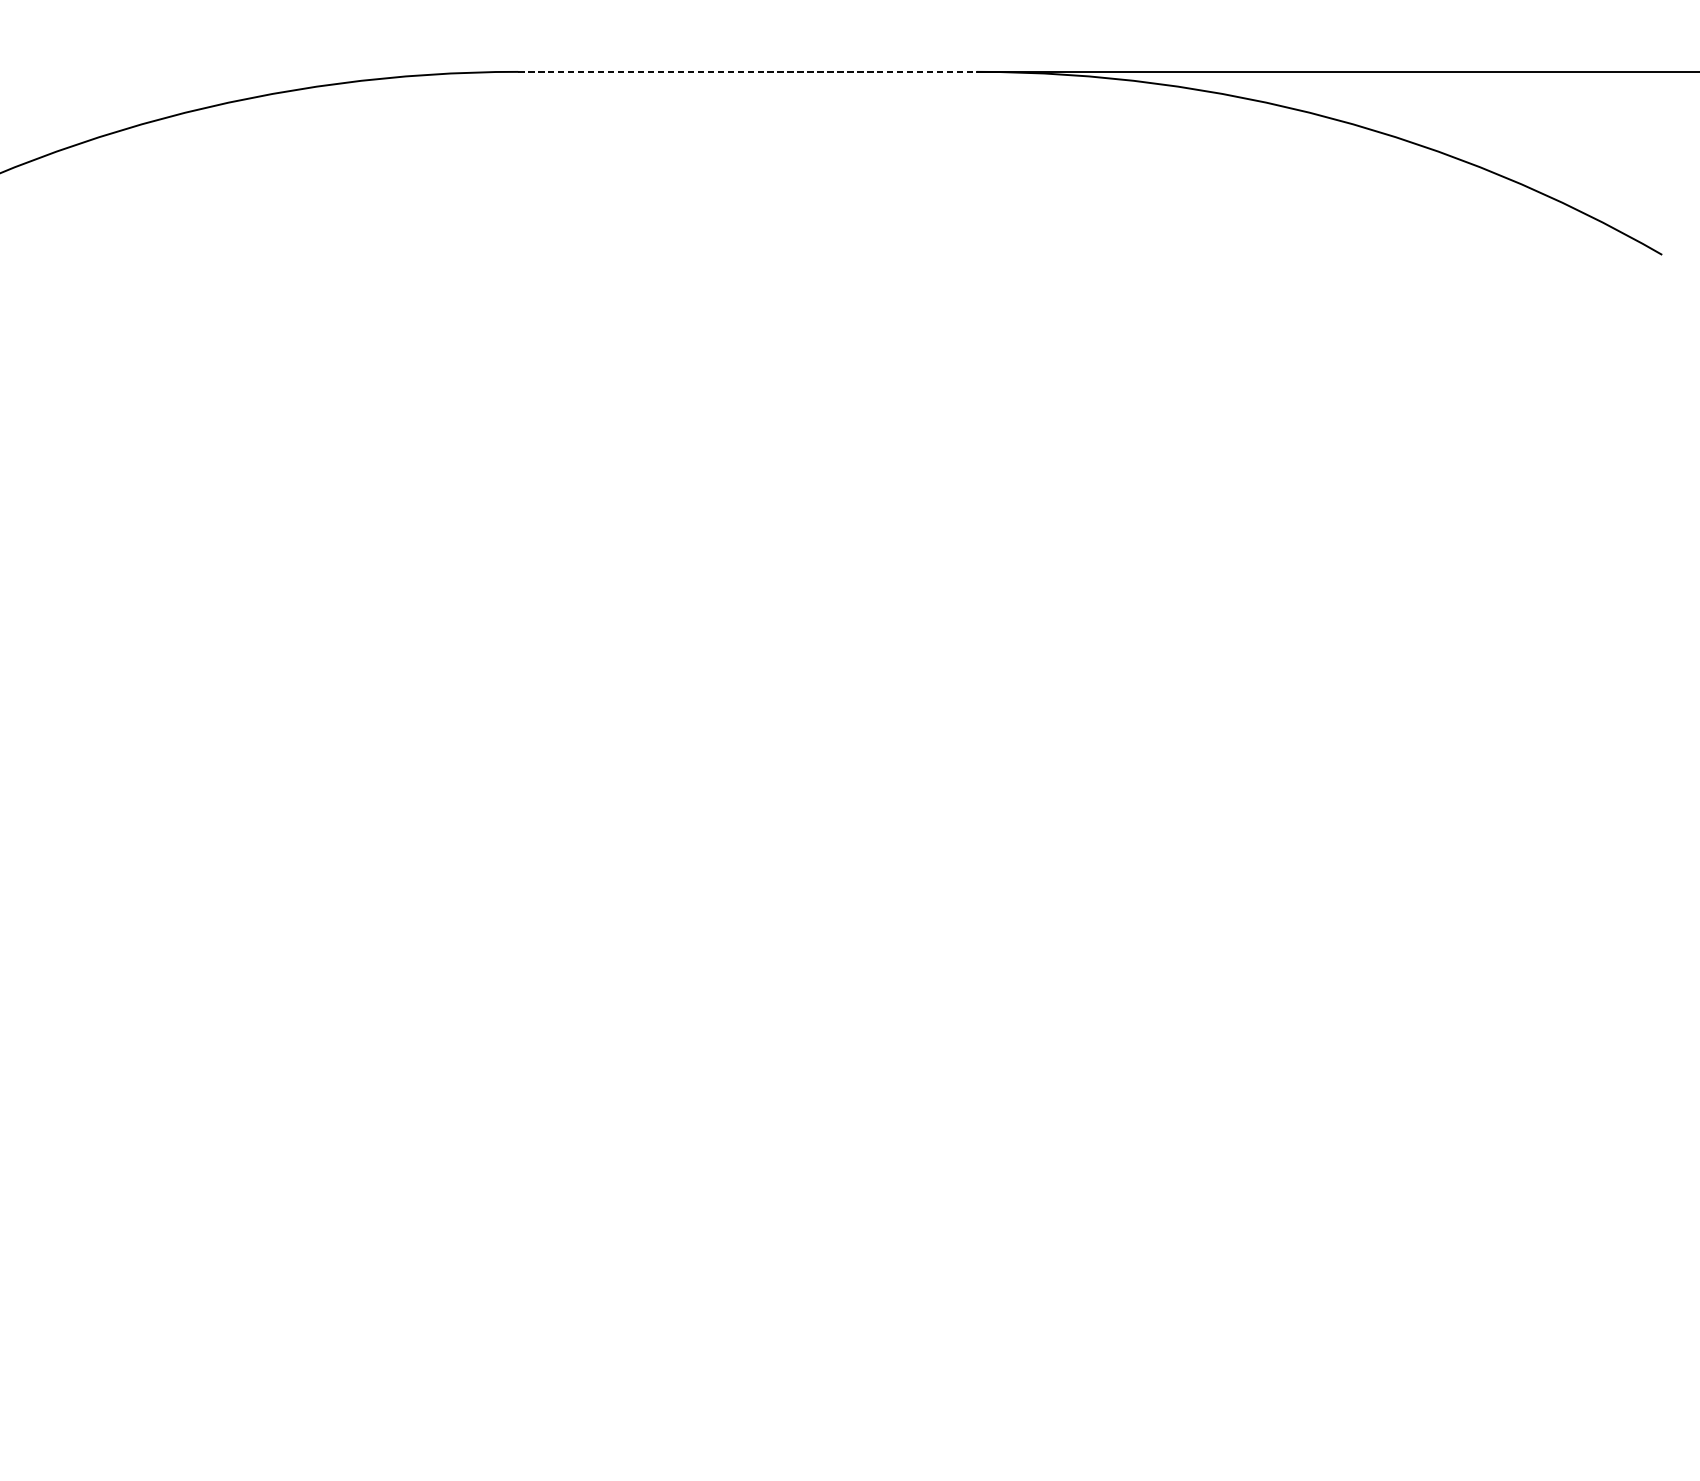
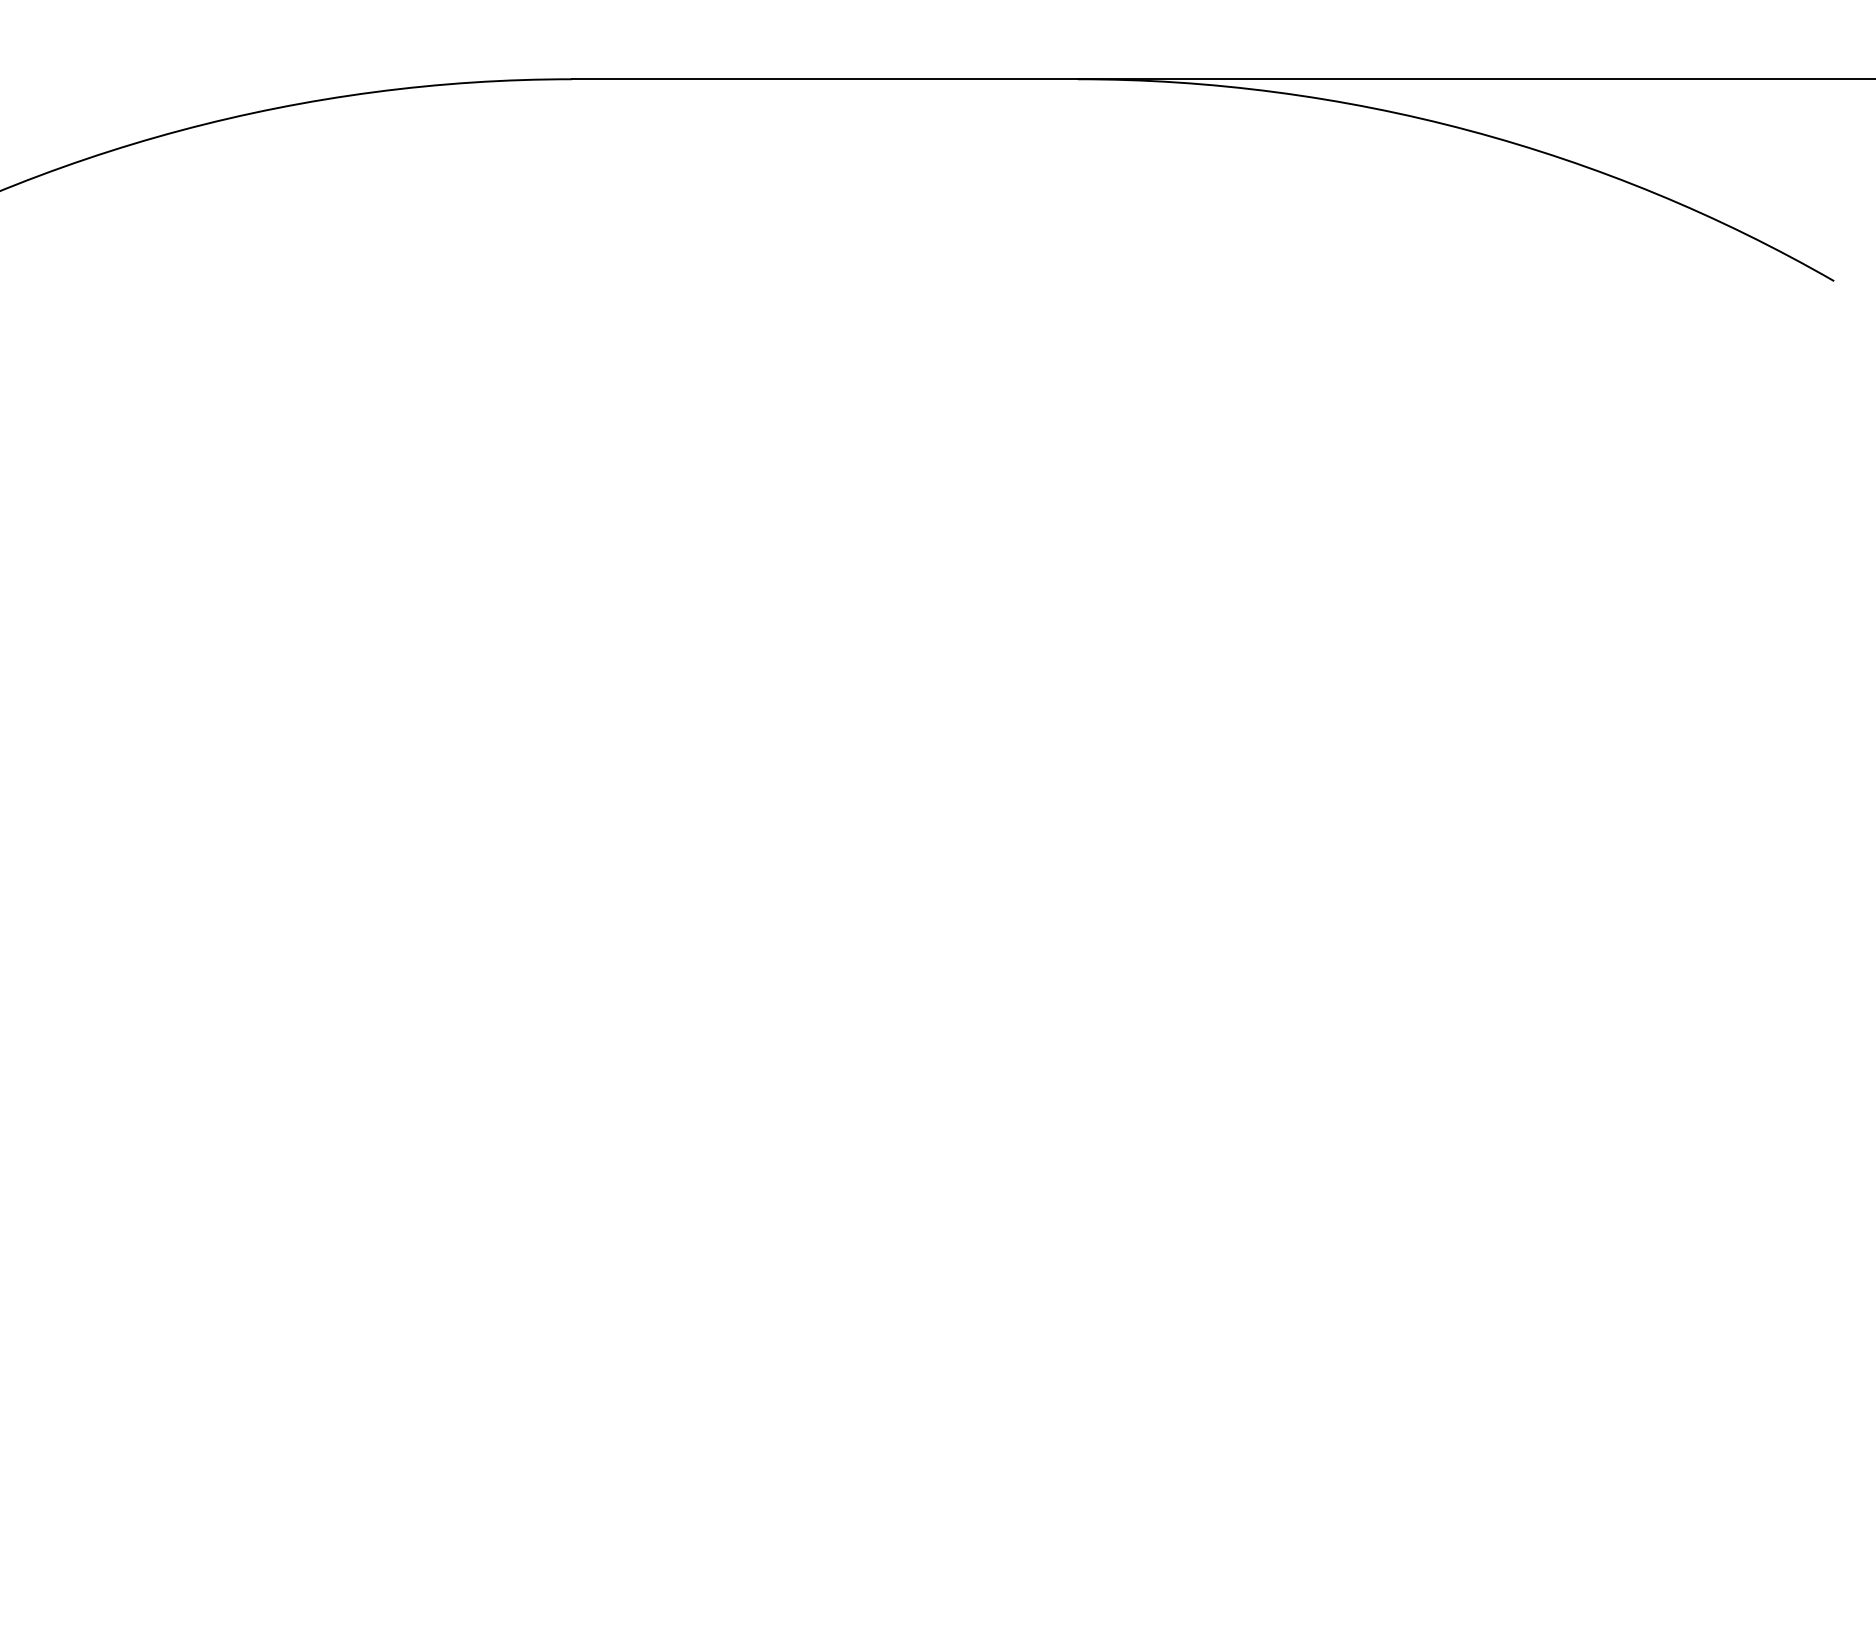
line: (747, 72) -> (824, 79), dashed -> solid

